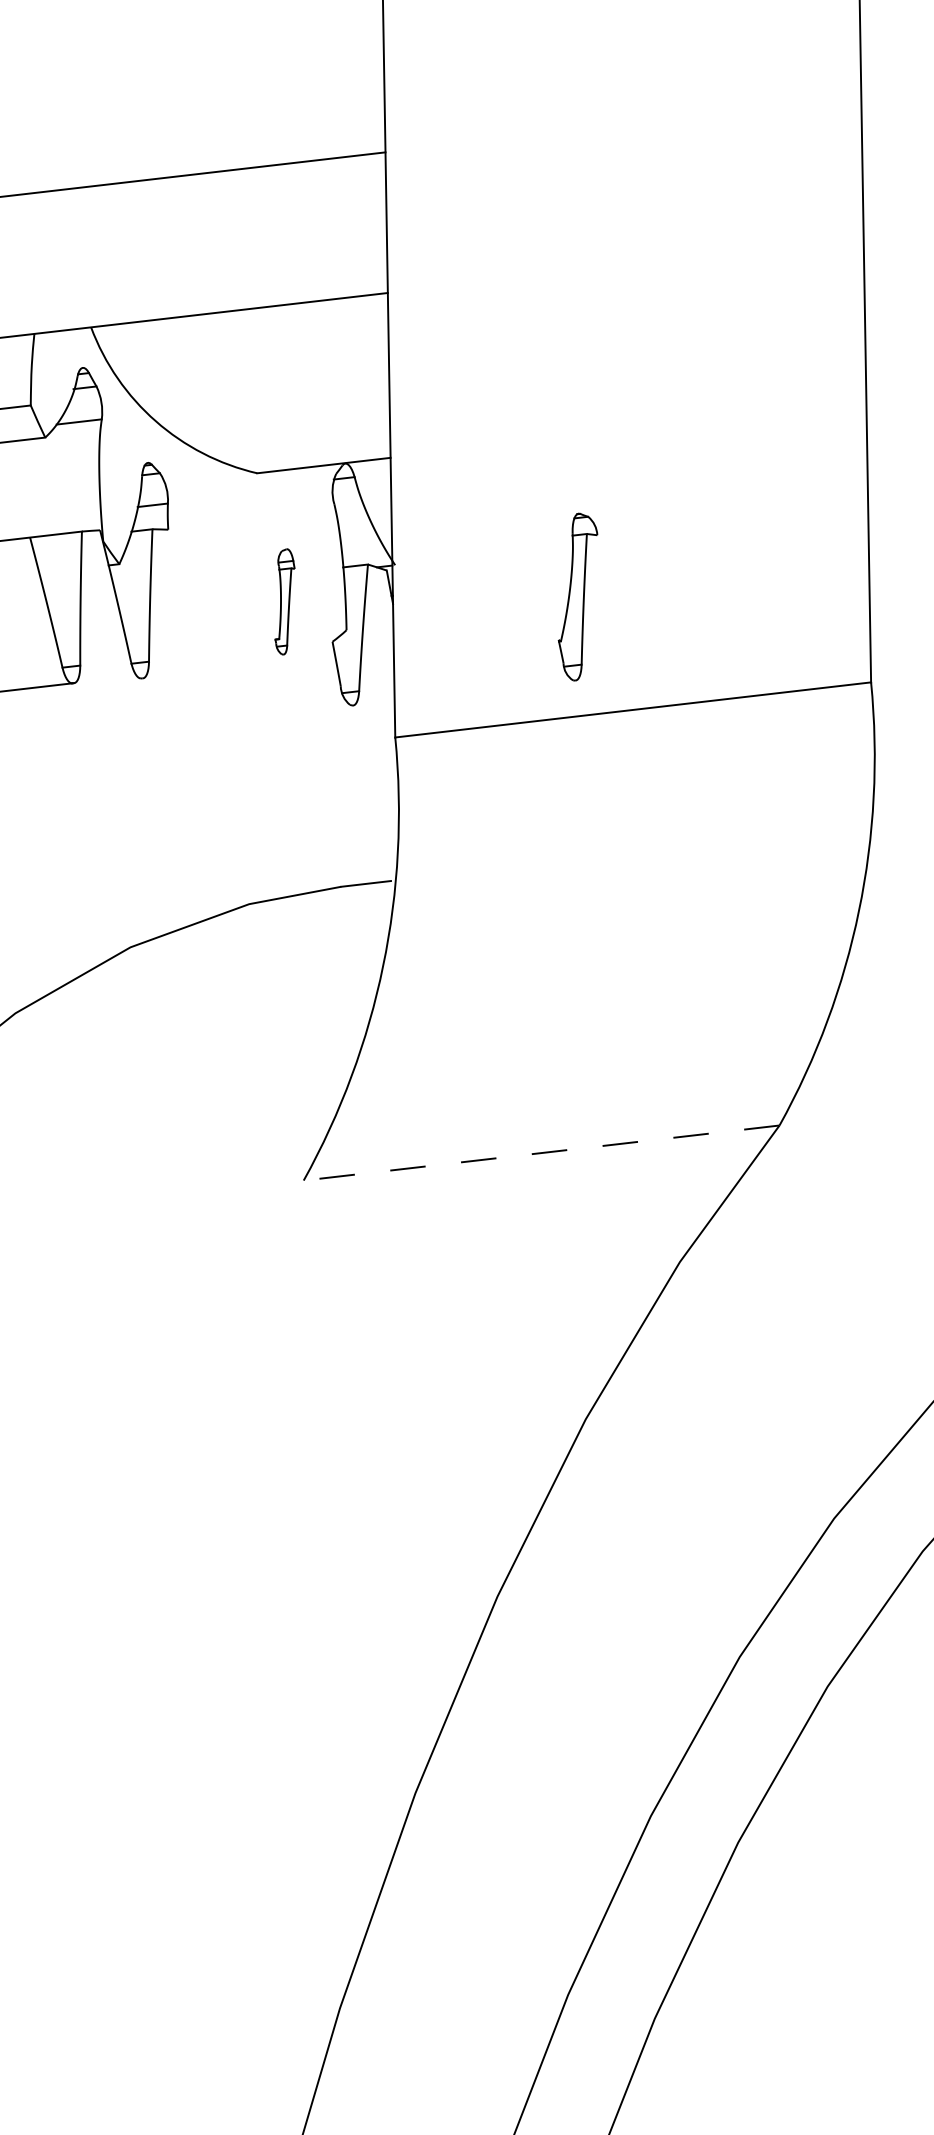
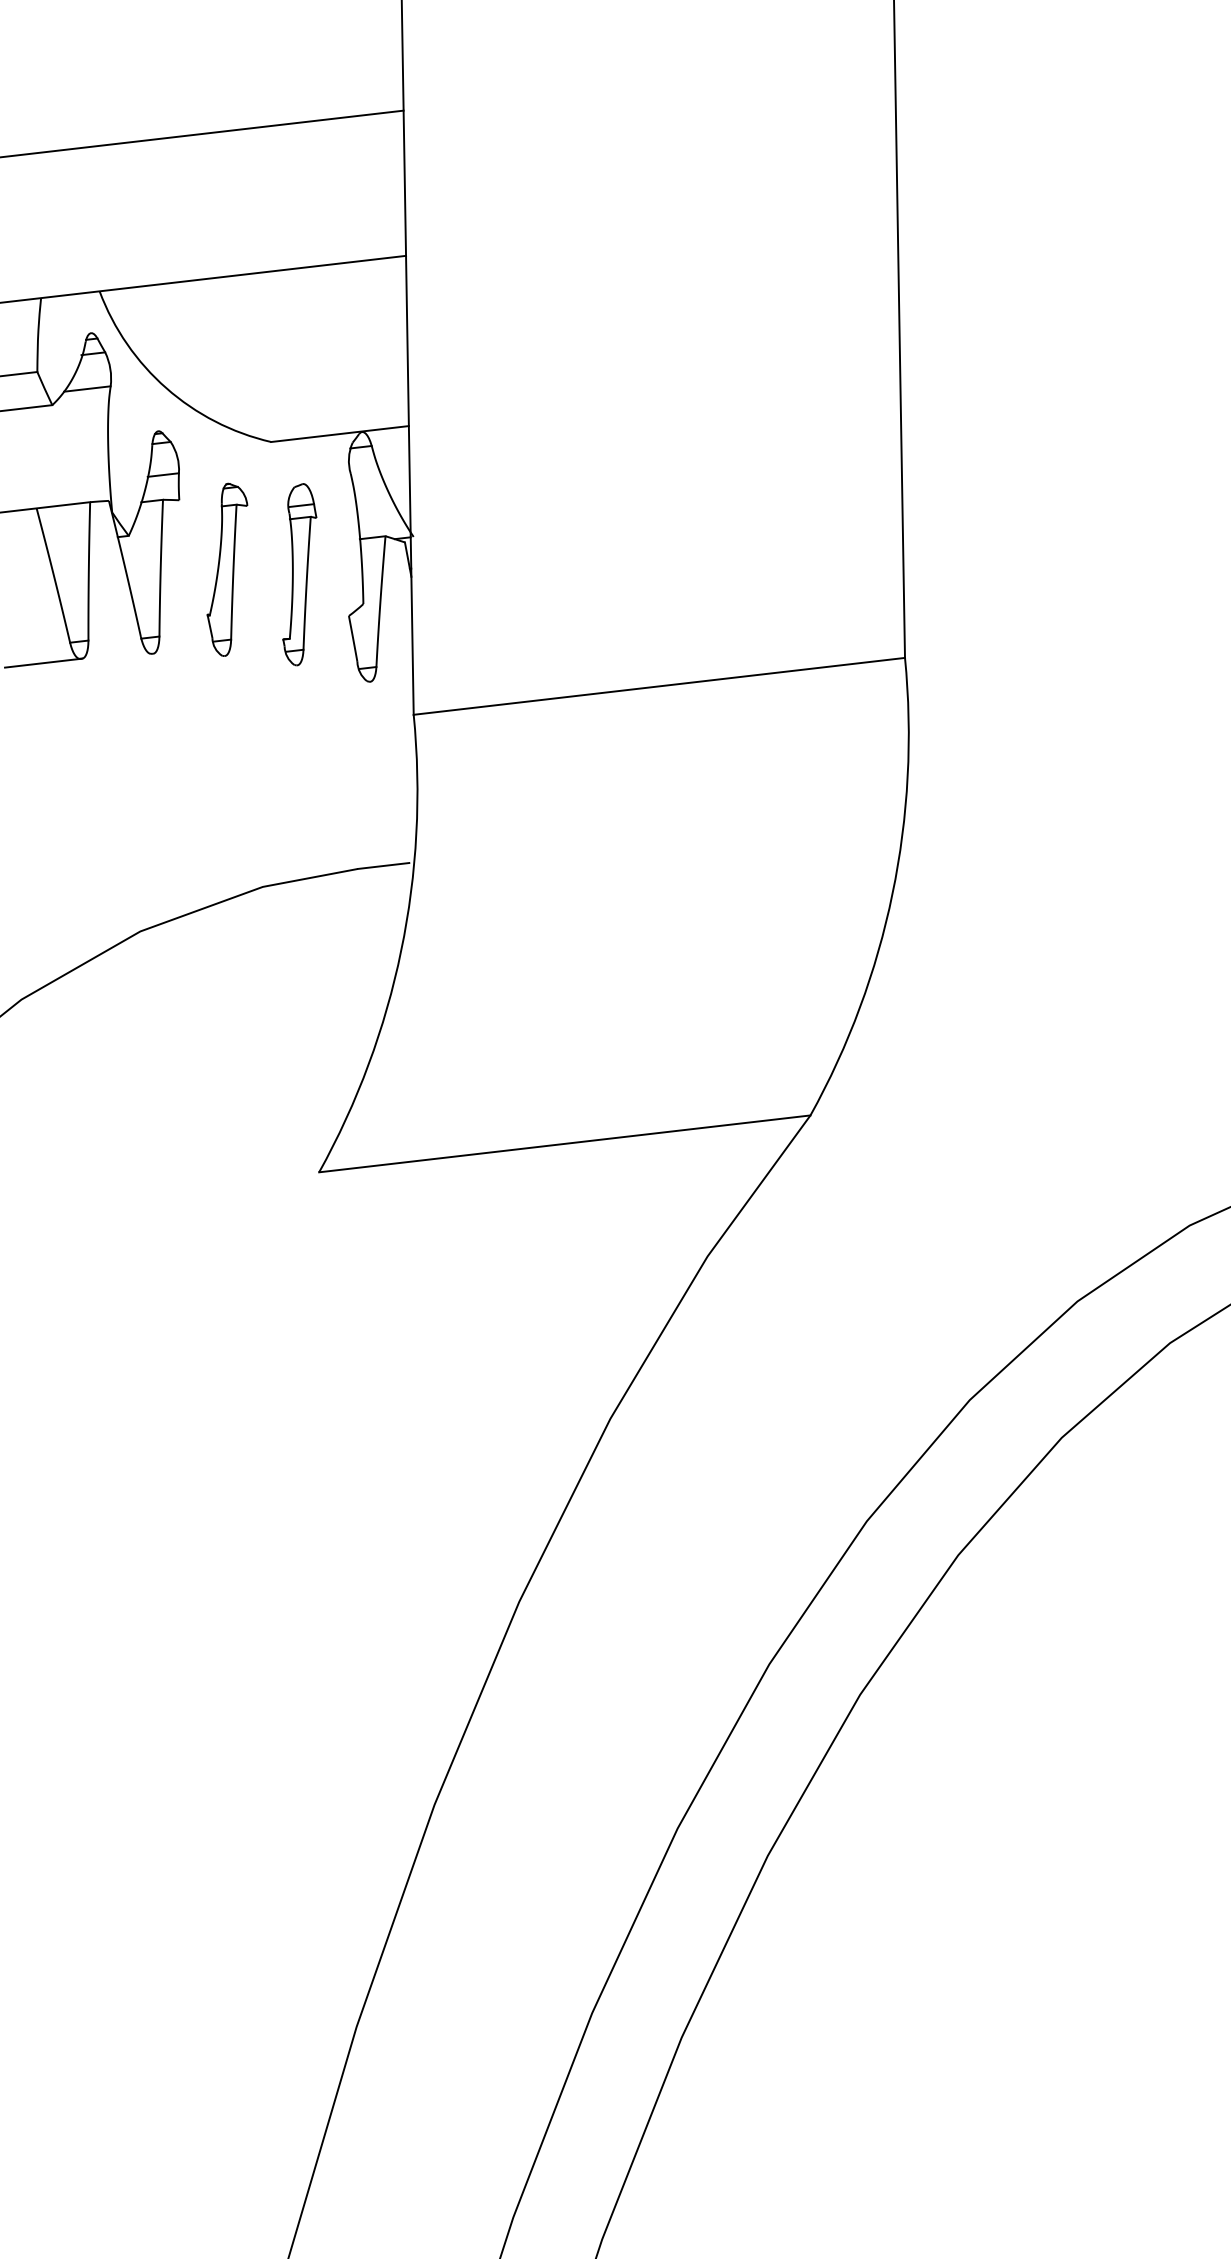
part: (578, 596) -> (227, 569), moved
part: (284, 601) -> (299, 574), size x1.67
line: (541, 1152) -> (564, 1143), dashed -> solid

